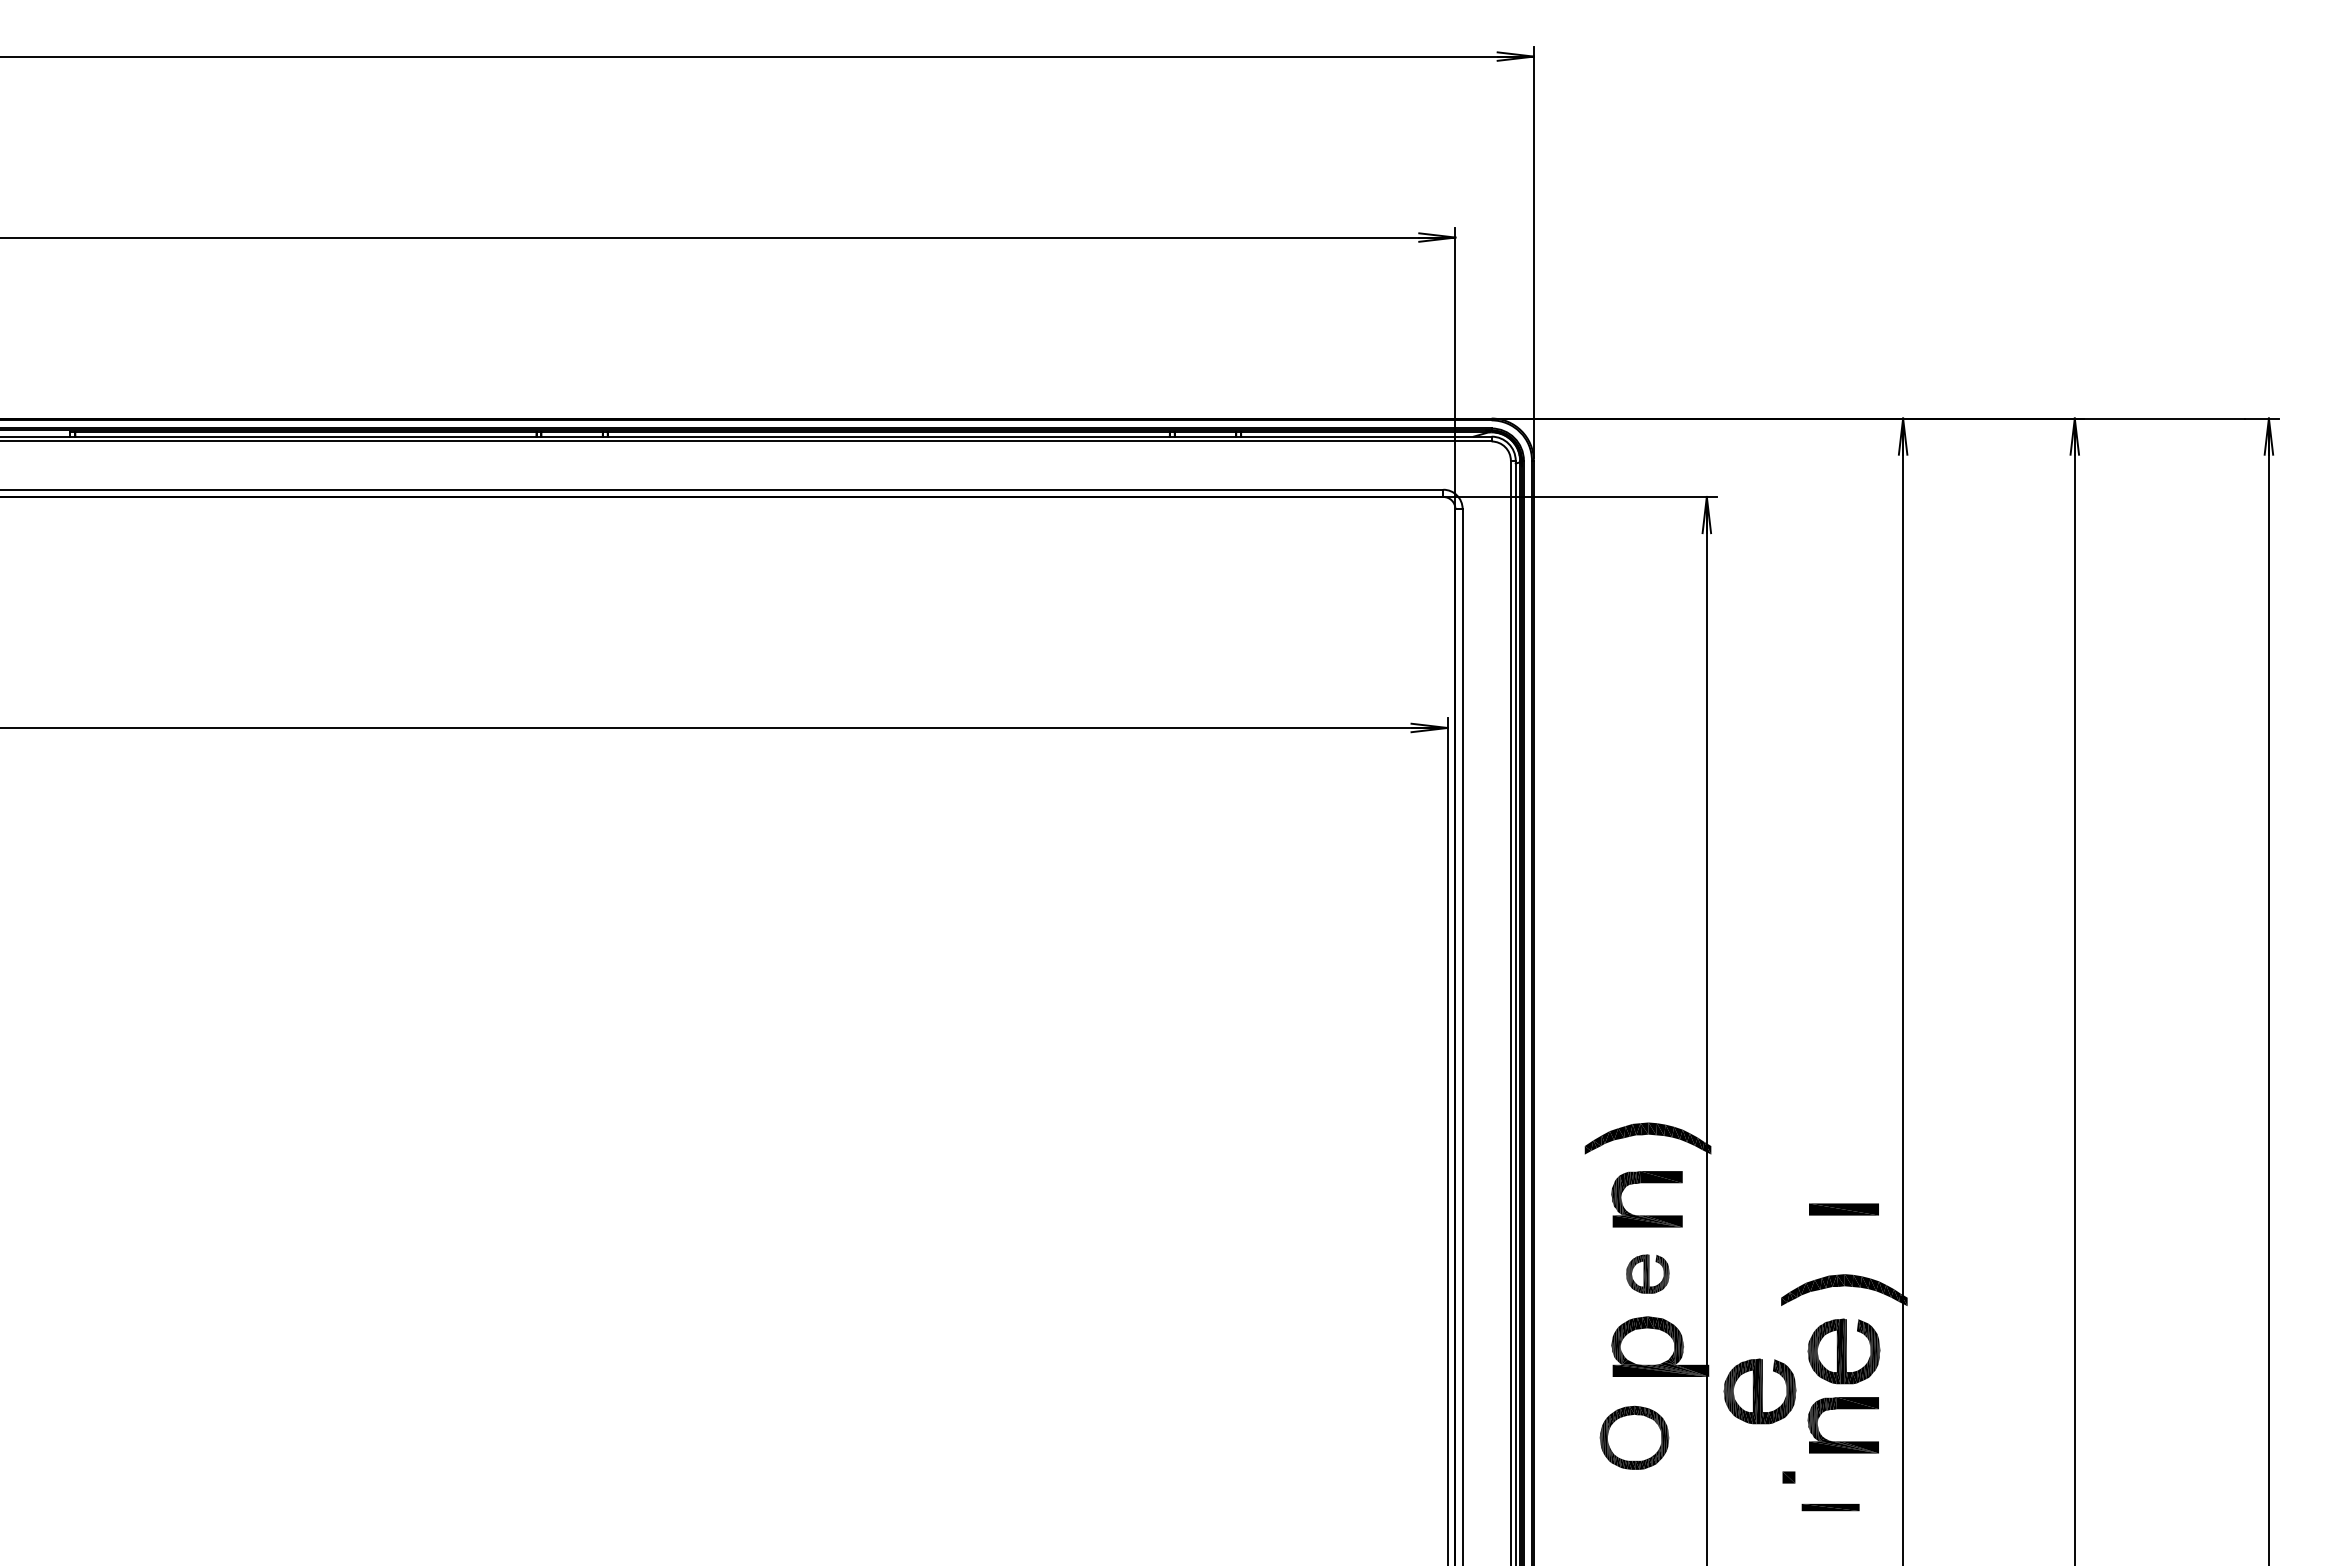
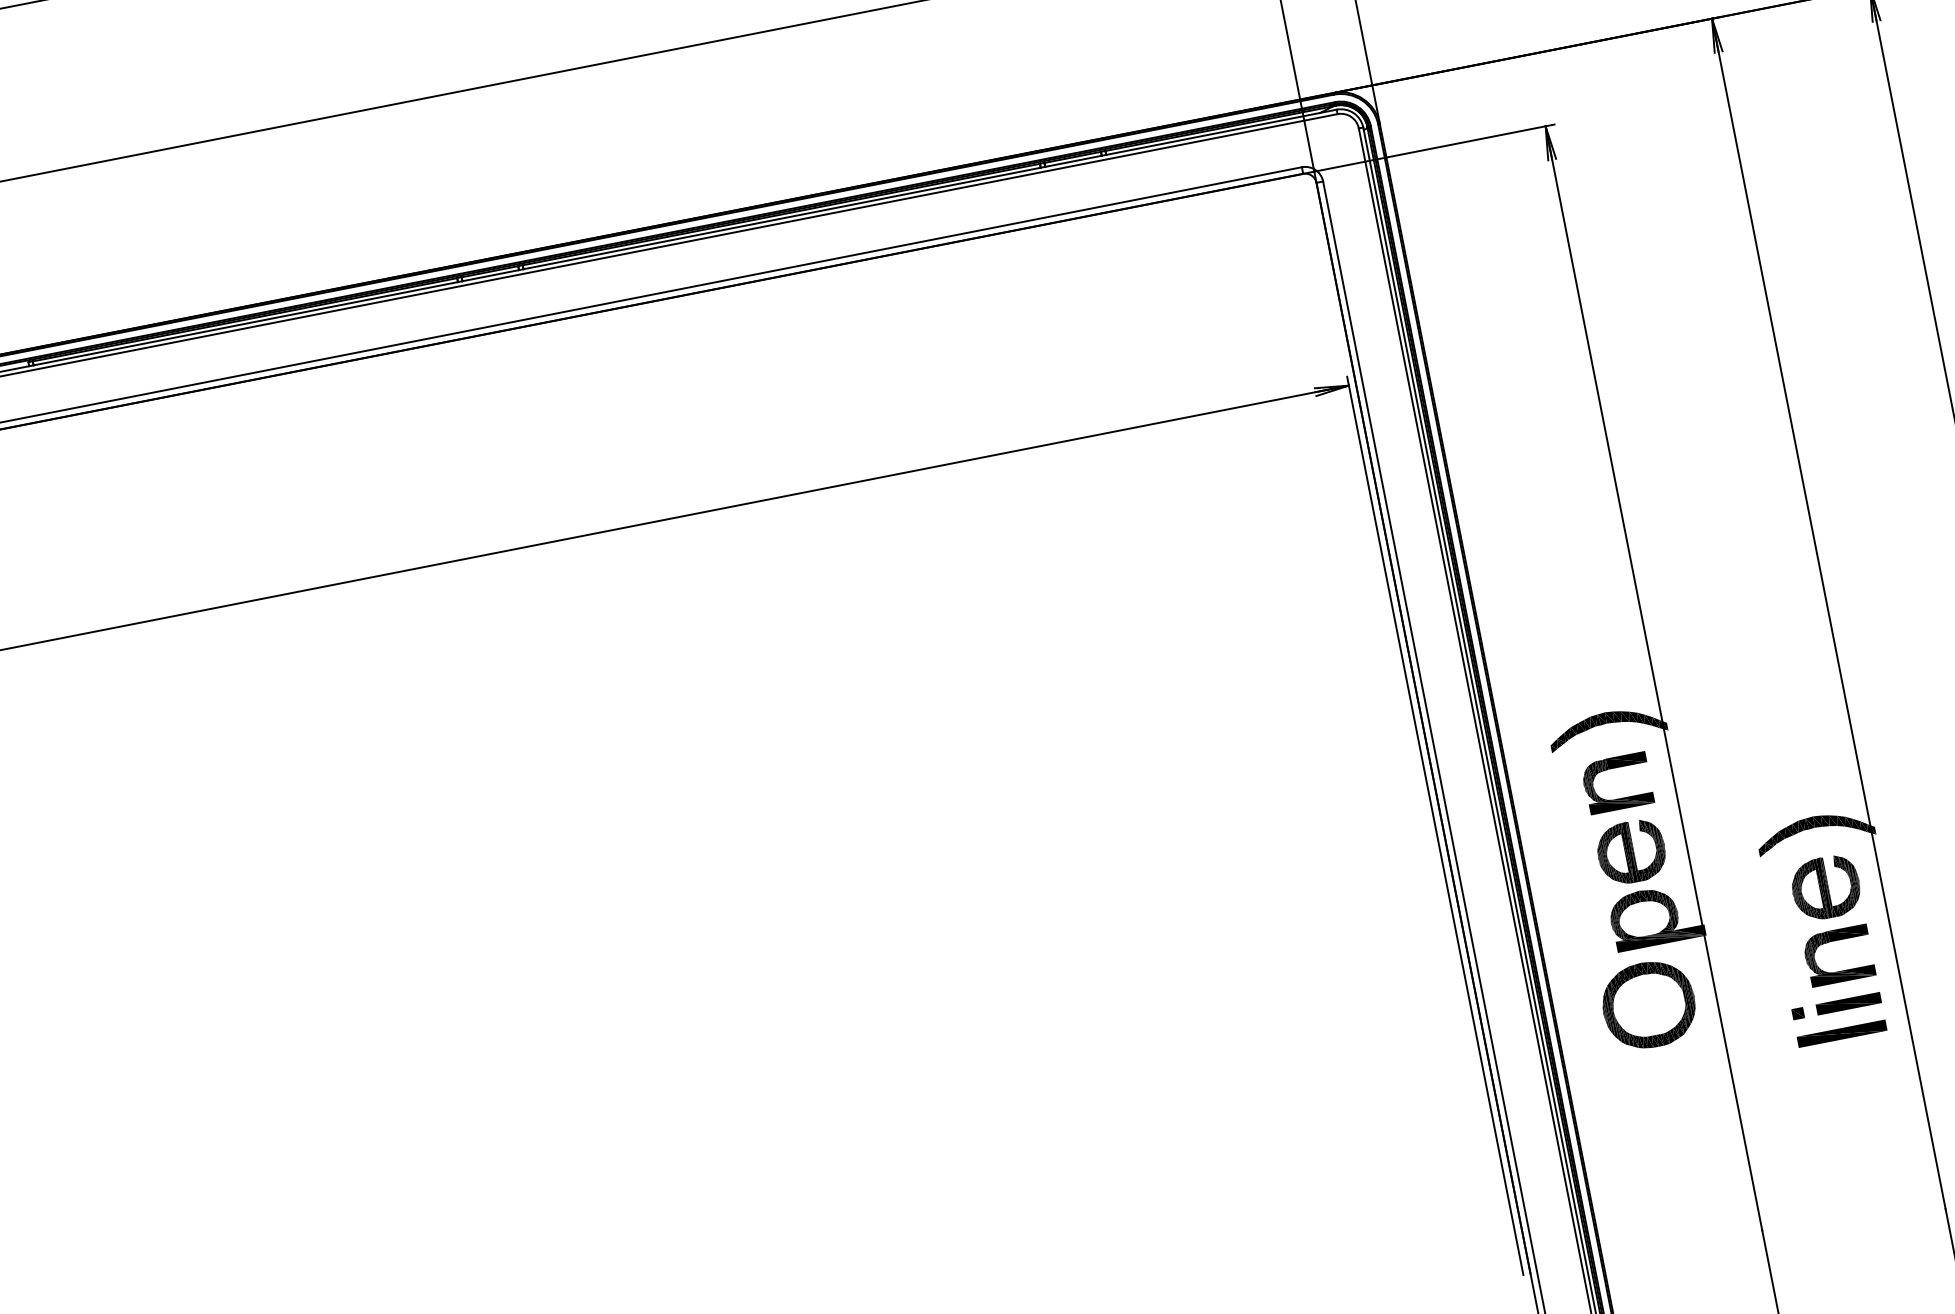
part: (1843, 1209) -> (1848, 1003), moved
part: (1647, 1273) -> (1631, 851), size x1.67
part: (1759, 1391) -> (1755, 939), removed
part: (1634, 1437) -> (1648, 1004), size x1.43
part: (1830, 1507) -> (1841, 1033), size x1.67

